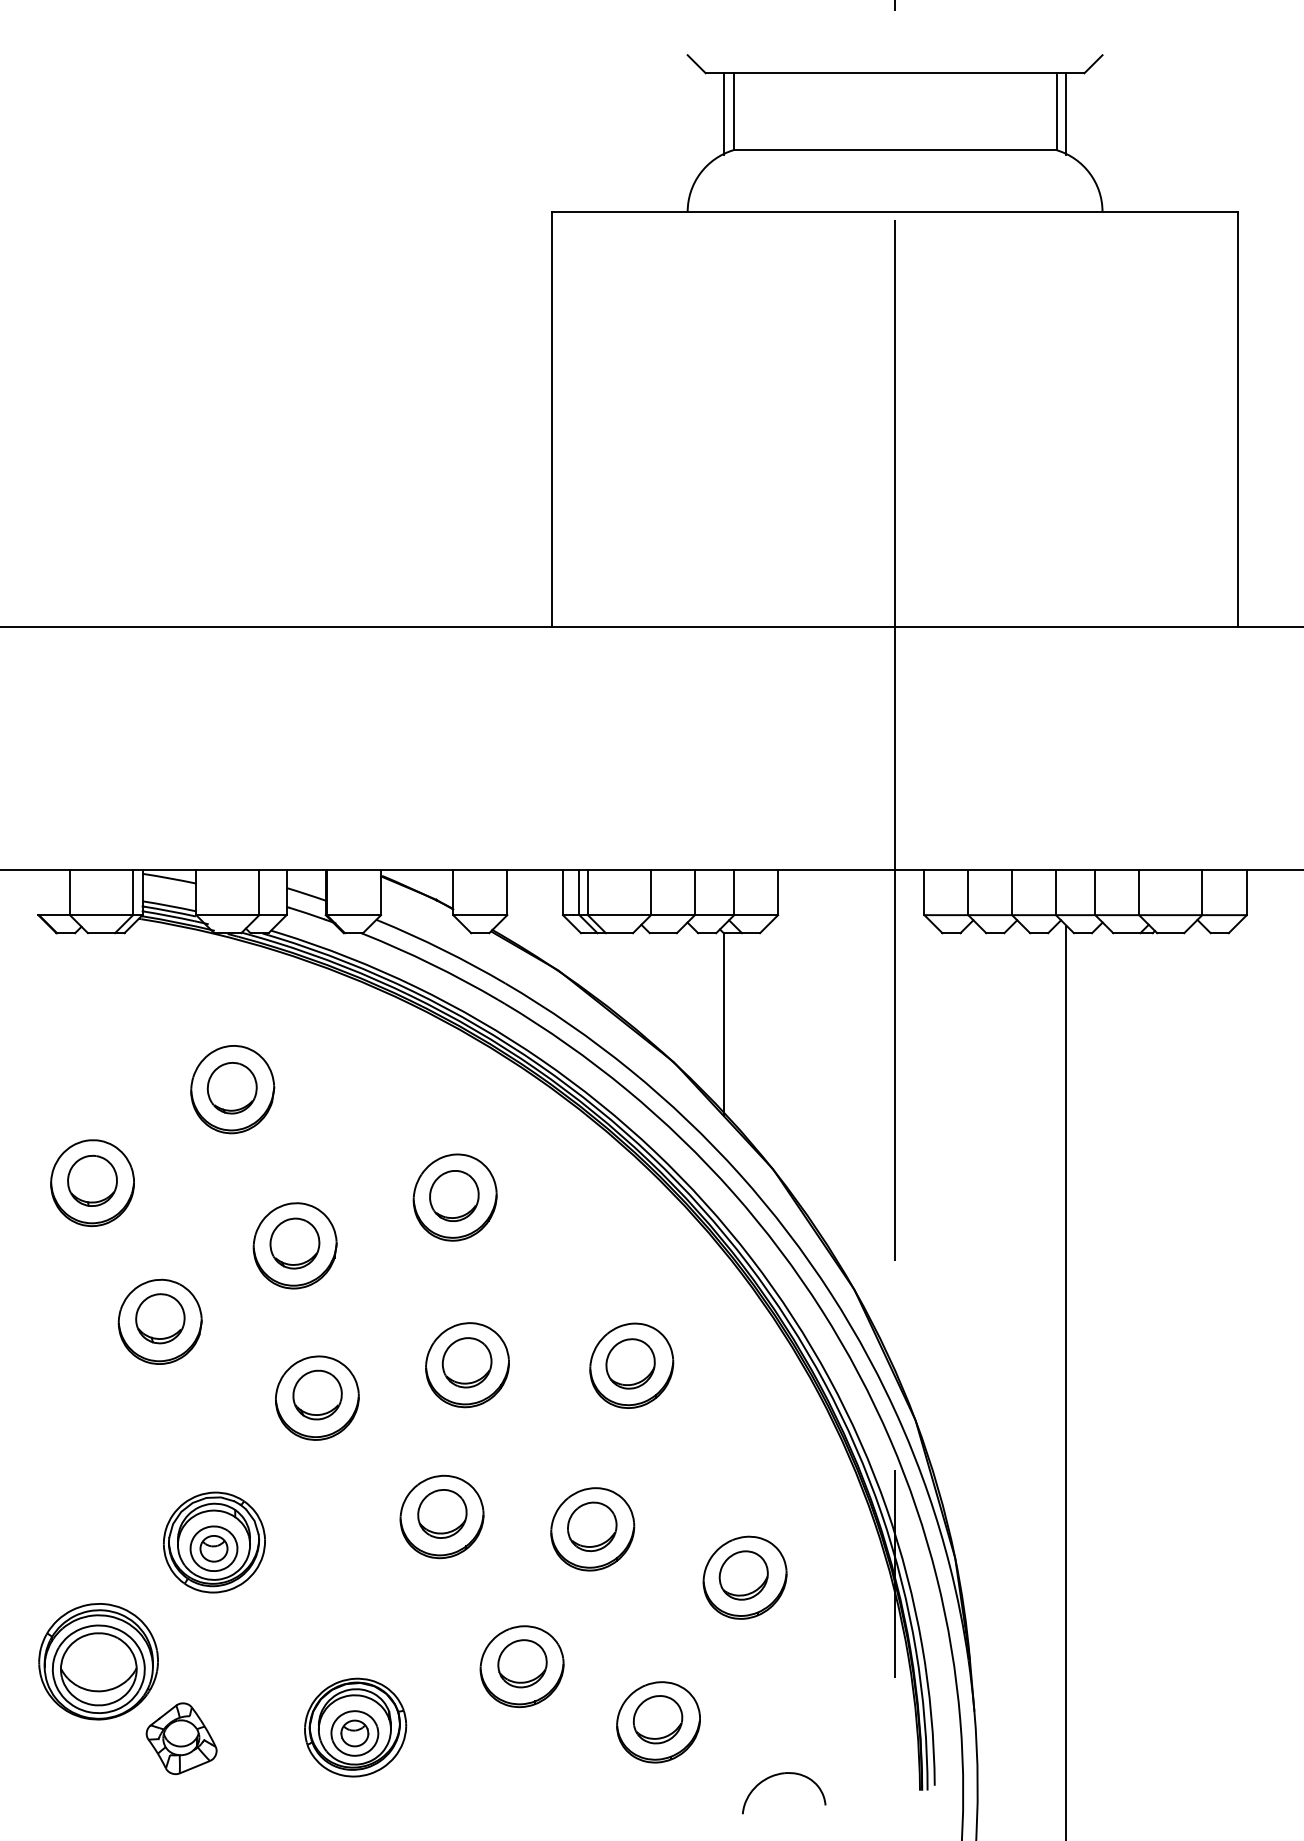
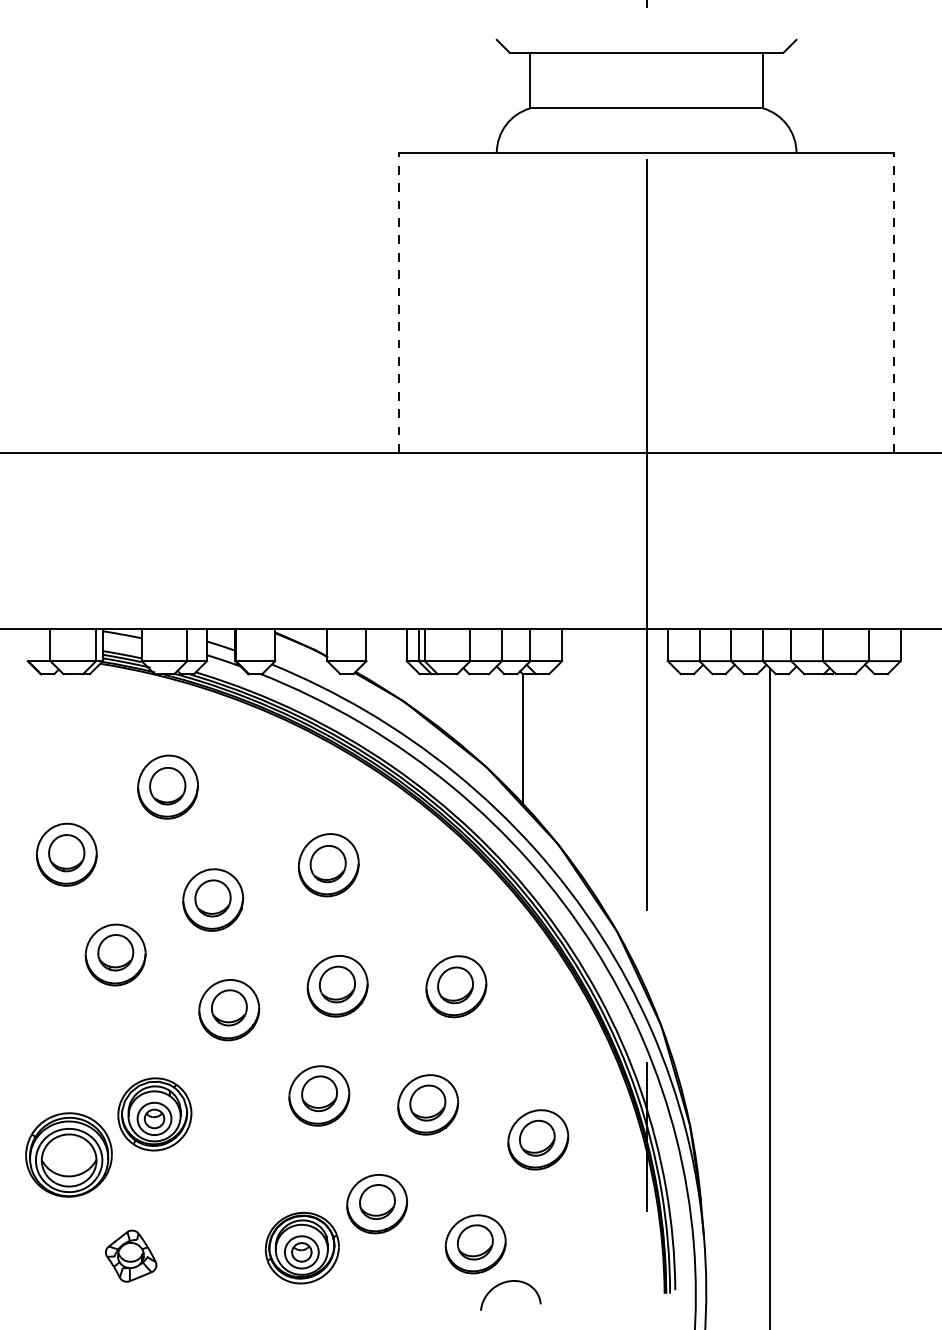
line: (723, 113) -> (522, 81), removed
line: (1066, 113) -> (770, 81), removed
line: (552, 418) -> (399, 302), solid -> dashed
line: (1237, 418) -> (894, 302), solid -> dashed
part: (98, 1661) -> (68, 1154), moved
part: (355, 1727) -> (302, 1248), moved
part: (778, 1775) -> (506, 1282), moved

